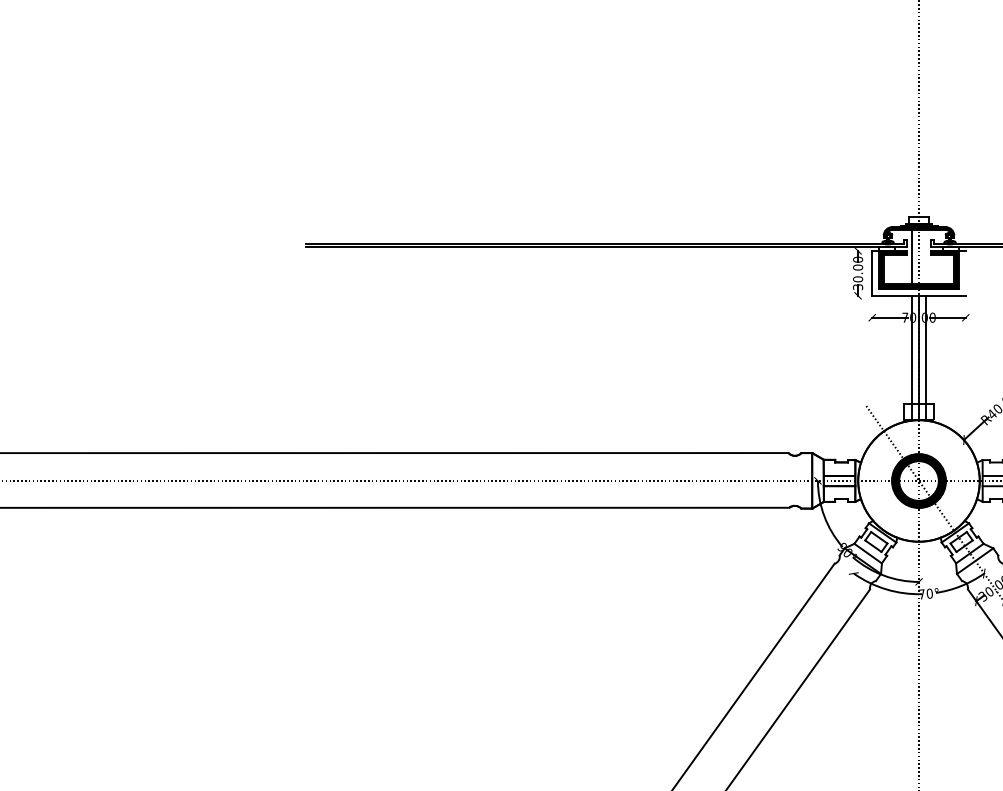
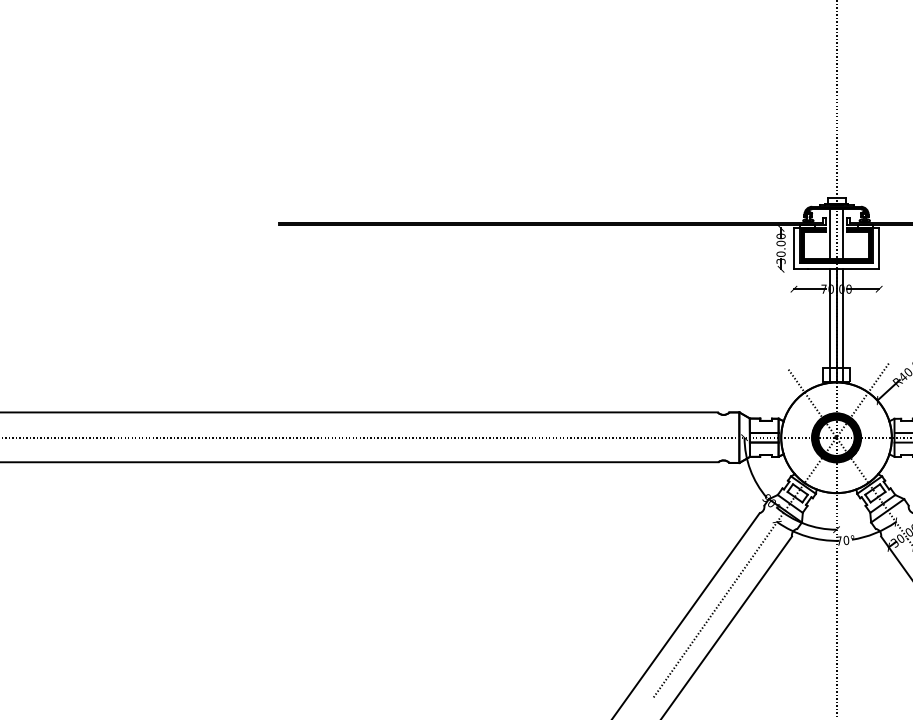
line: (926, 257) -> (843, 234), added
line: (965, 272) -> (878, 248), added
line: (846, 582) -> (770, 530), added

